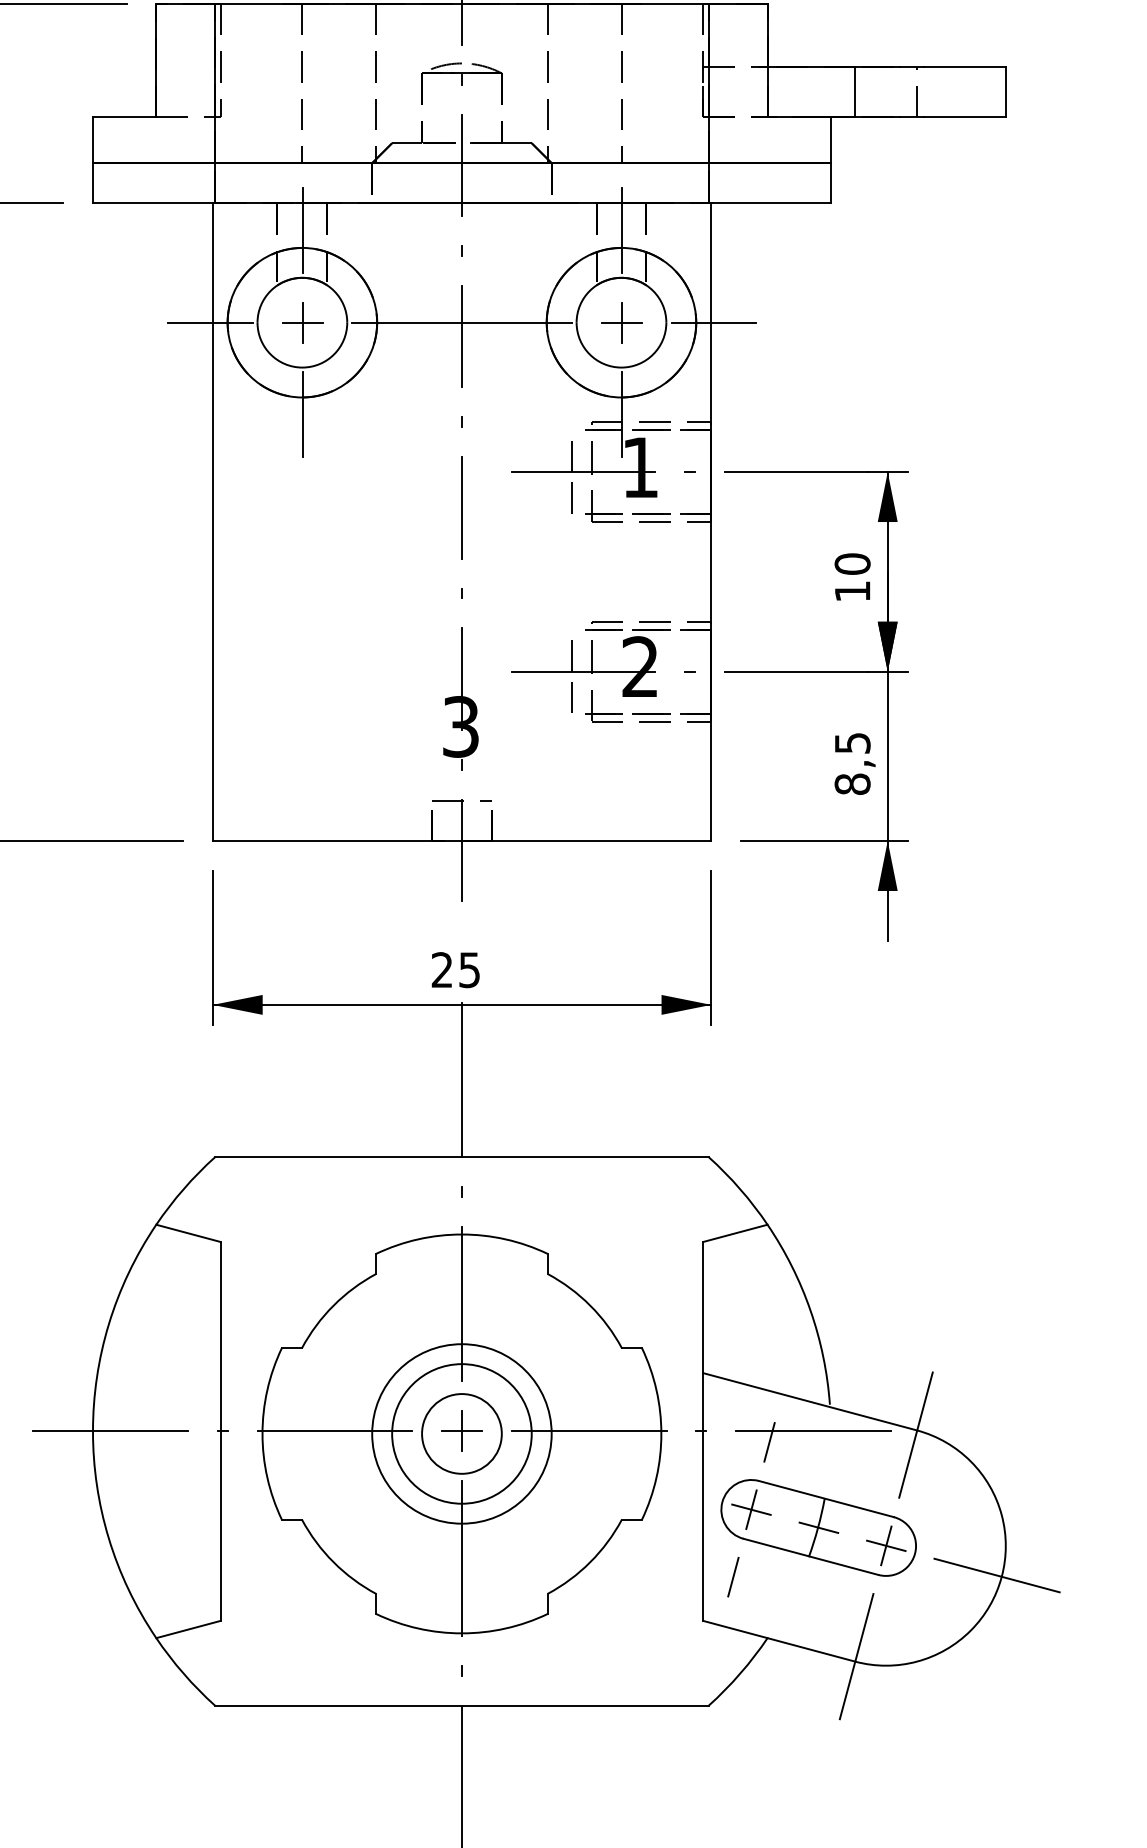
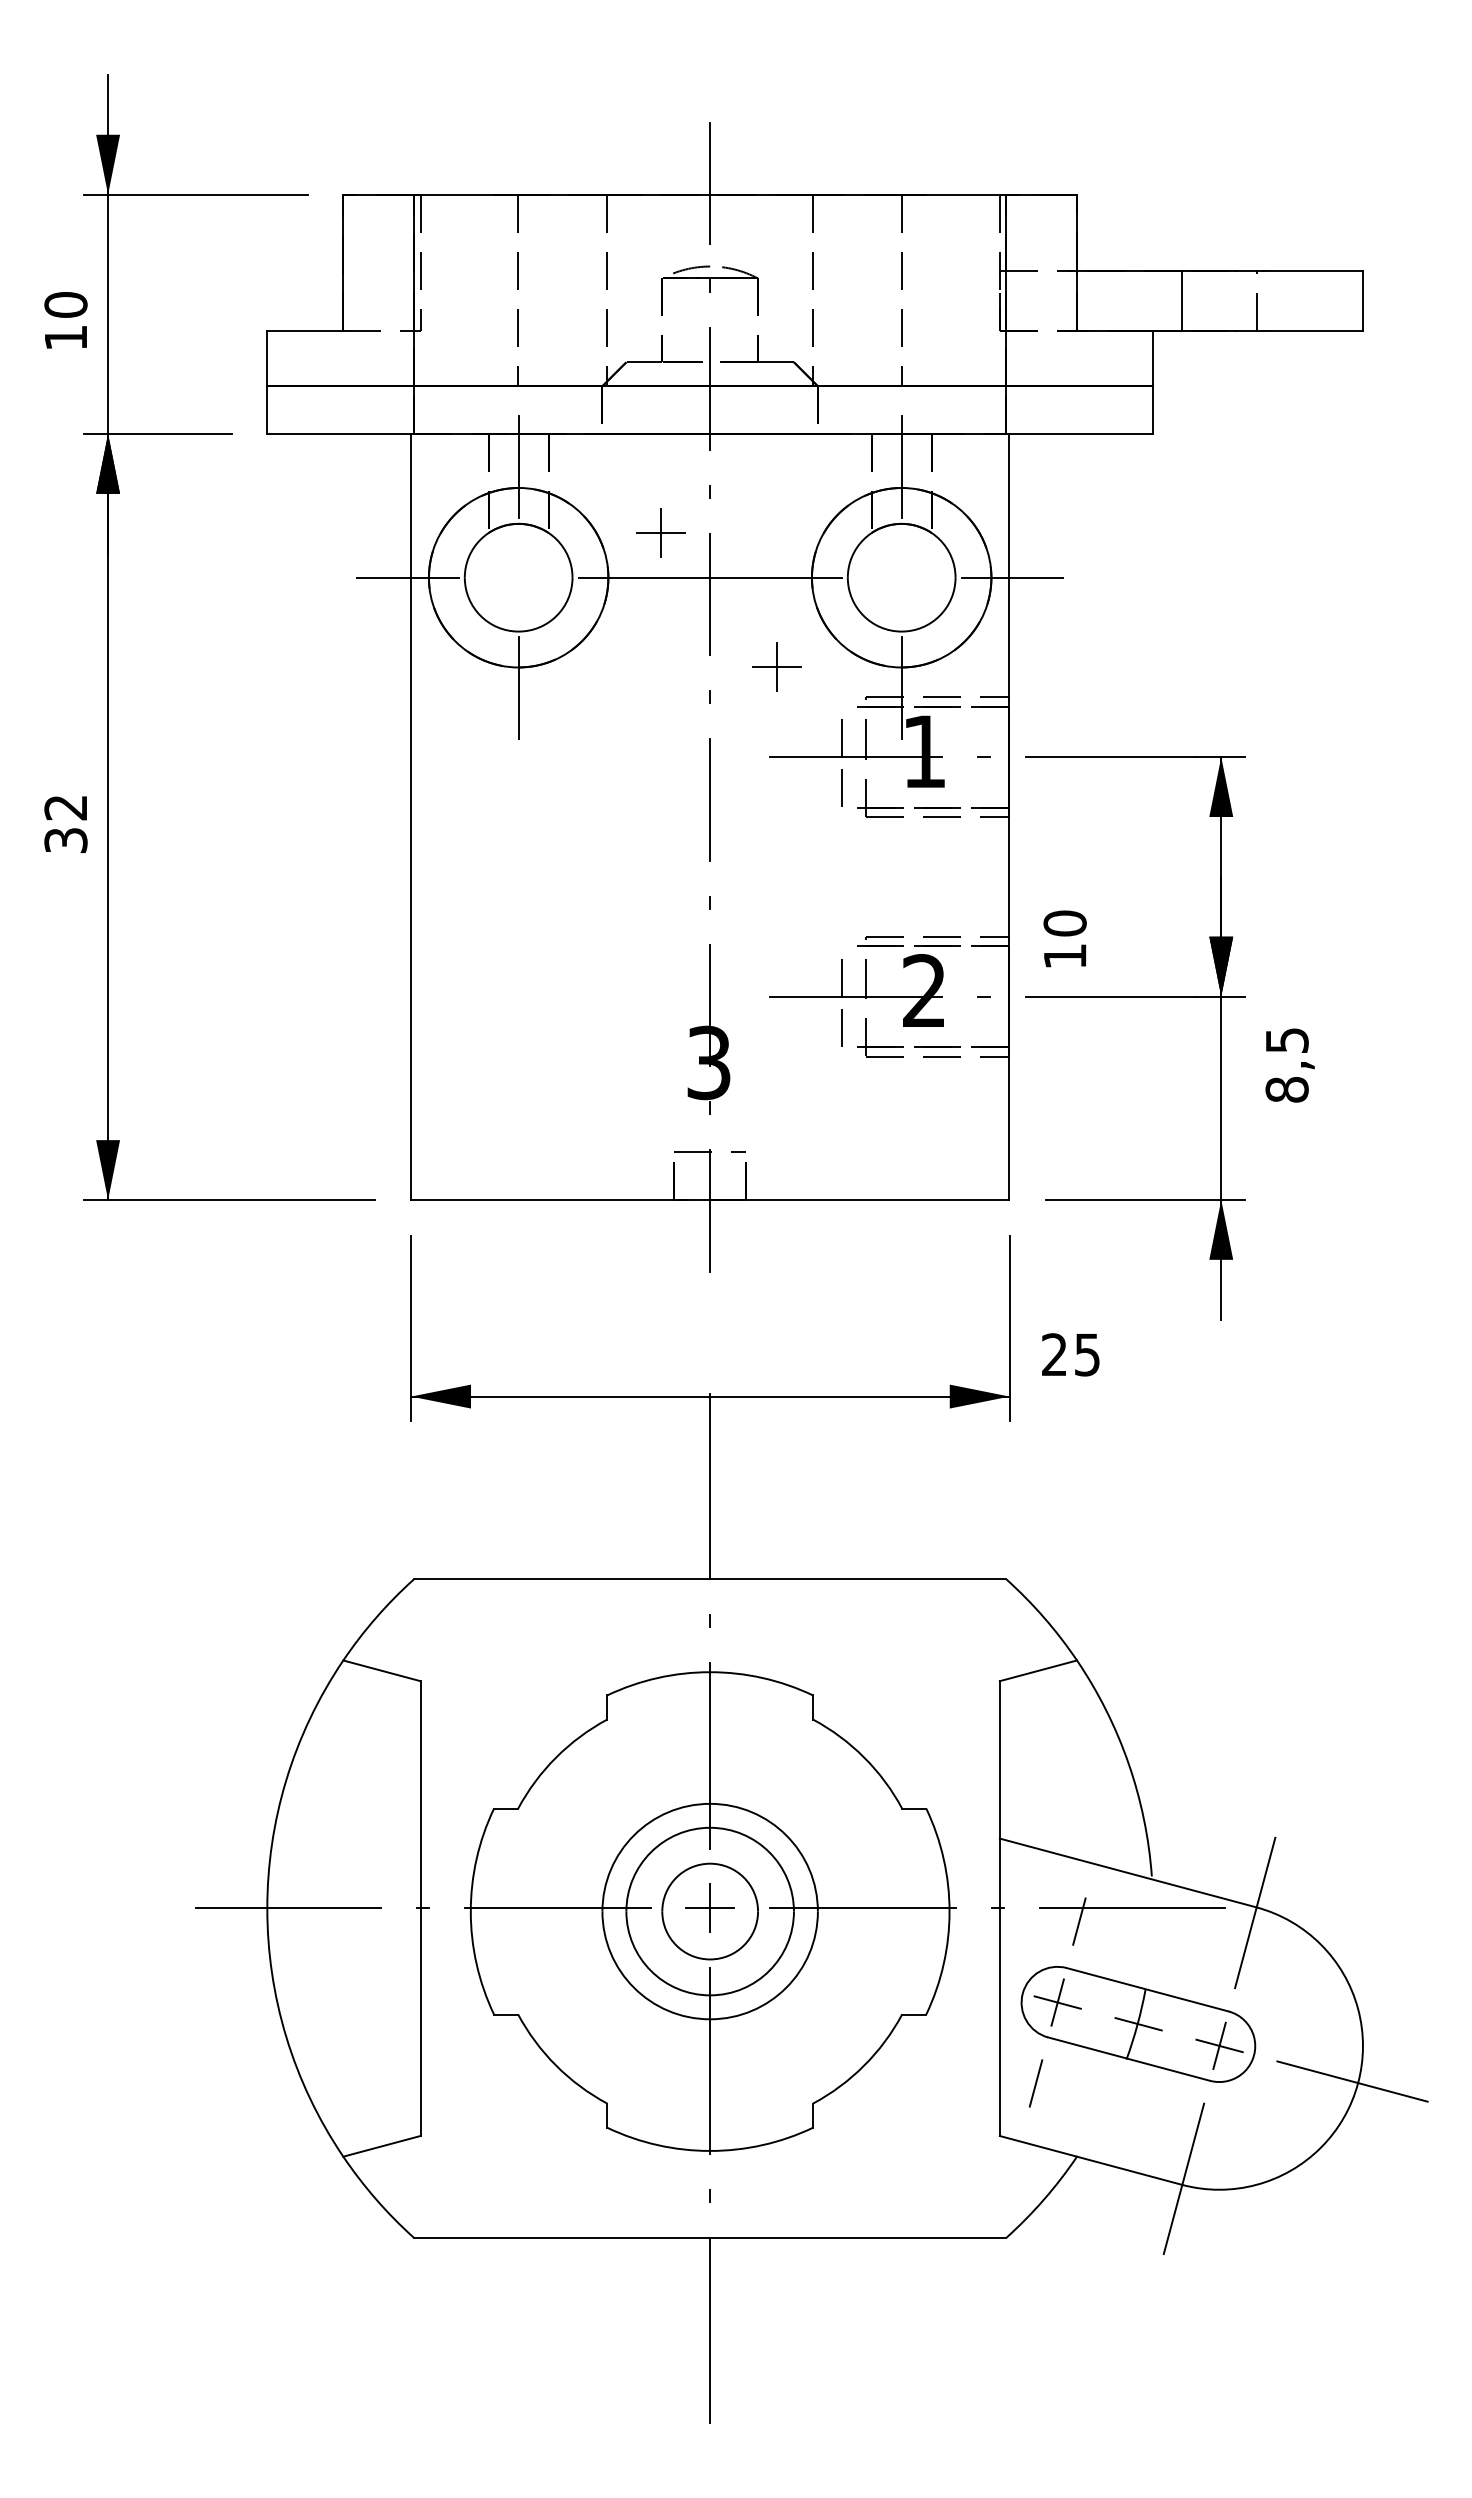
part: (302, 322) -> (660, 532), moved
part: (621, 322) -> (776, 666), moved
text: (852, 576) -> (1064, 938), moved
text: (854, 764) -> (1289, 1065), moved
text: (455, 969) -> (1070, 1354), moved

